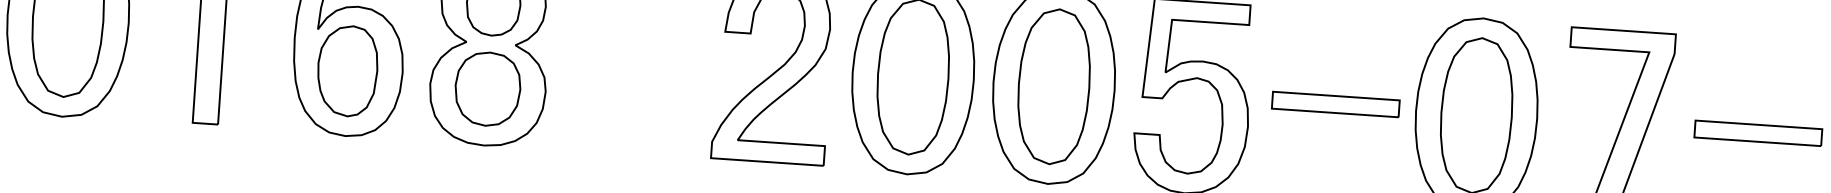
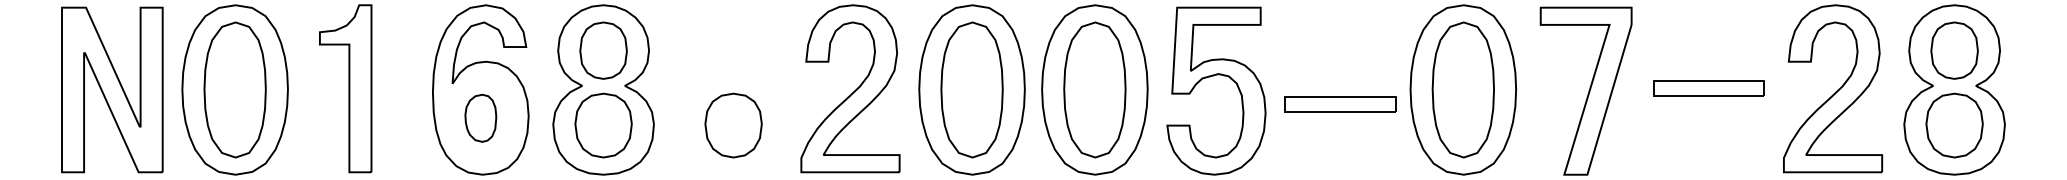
part: (347, 71) -> (480, 118), size x0.6
part: (636, 99) -> (733, 125), added
part: (1335, 104) -> (1340, 104), moved

